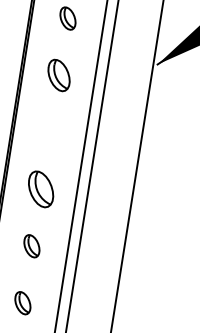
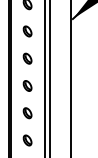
part: (58, 75) -> (27, 31), size x0.71
part: (49, 131) -> (27, 58), added
part: (40, 188) -> (27, 85), size x0.62

